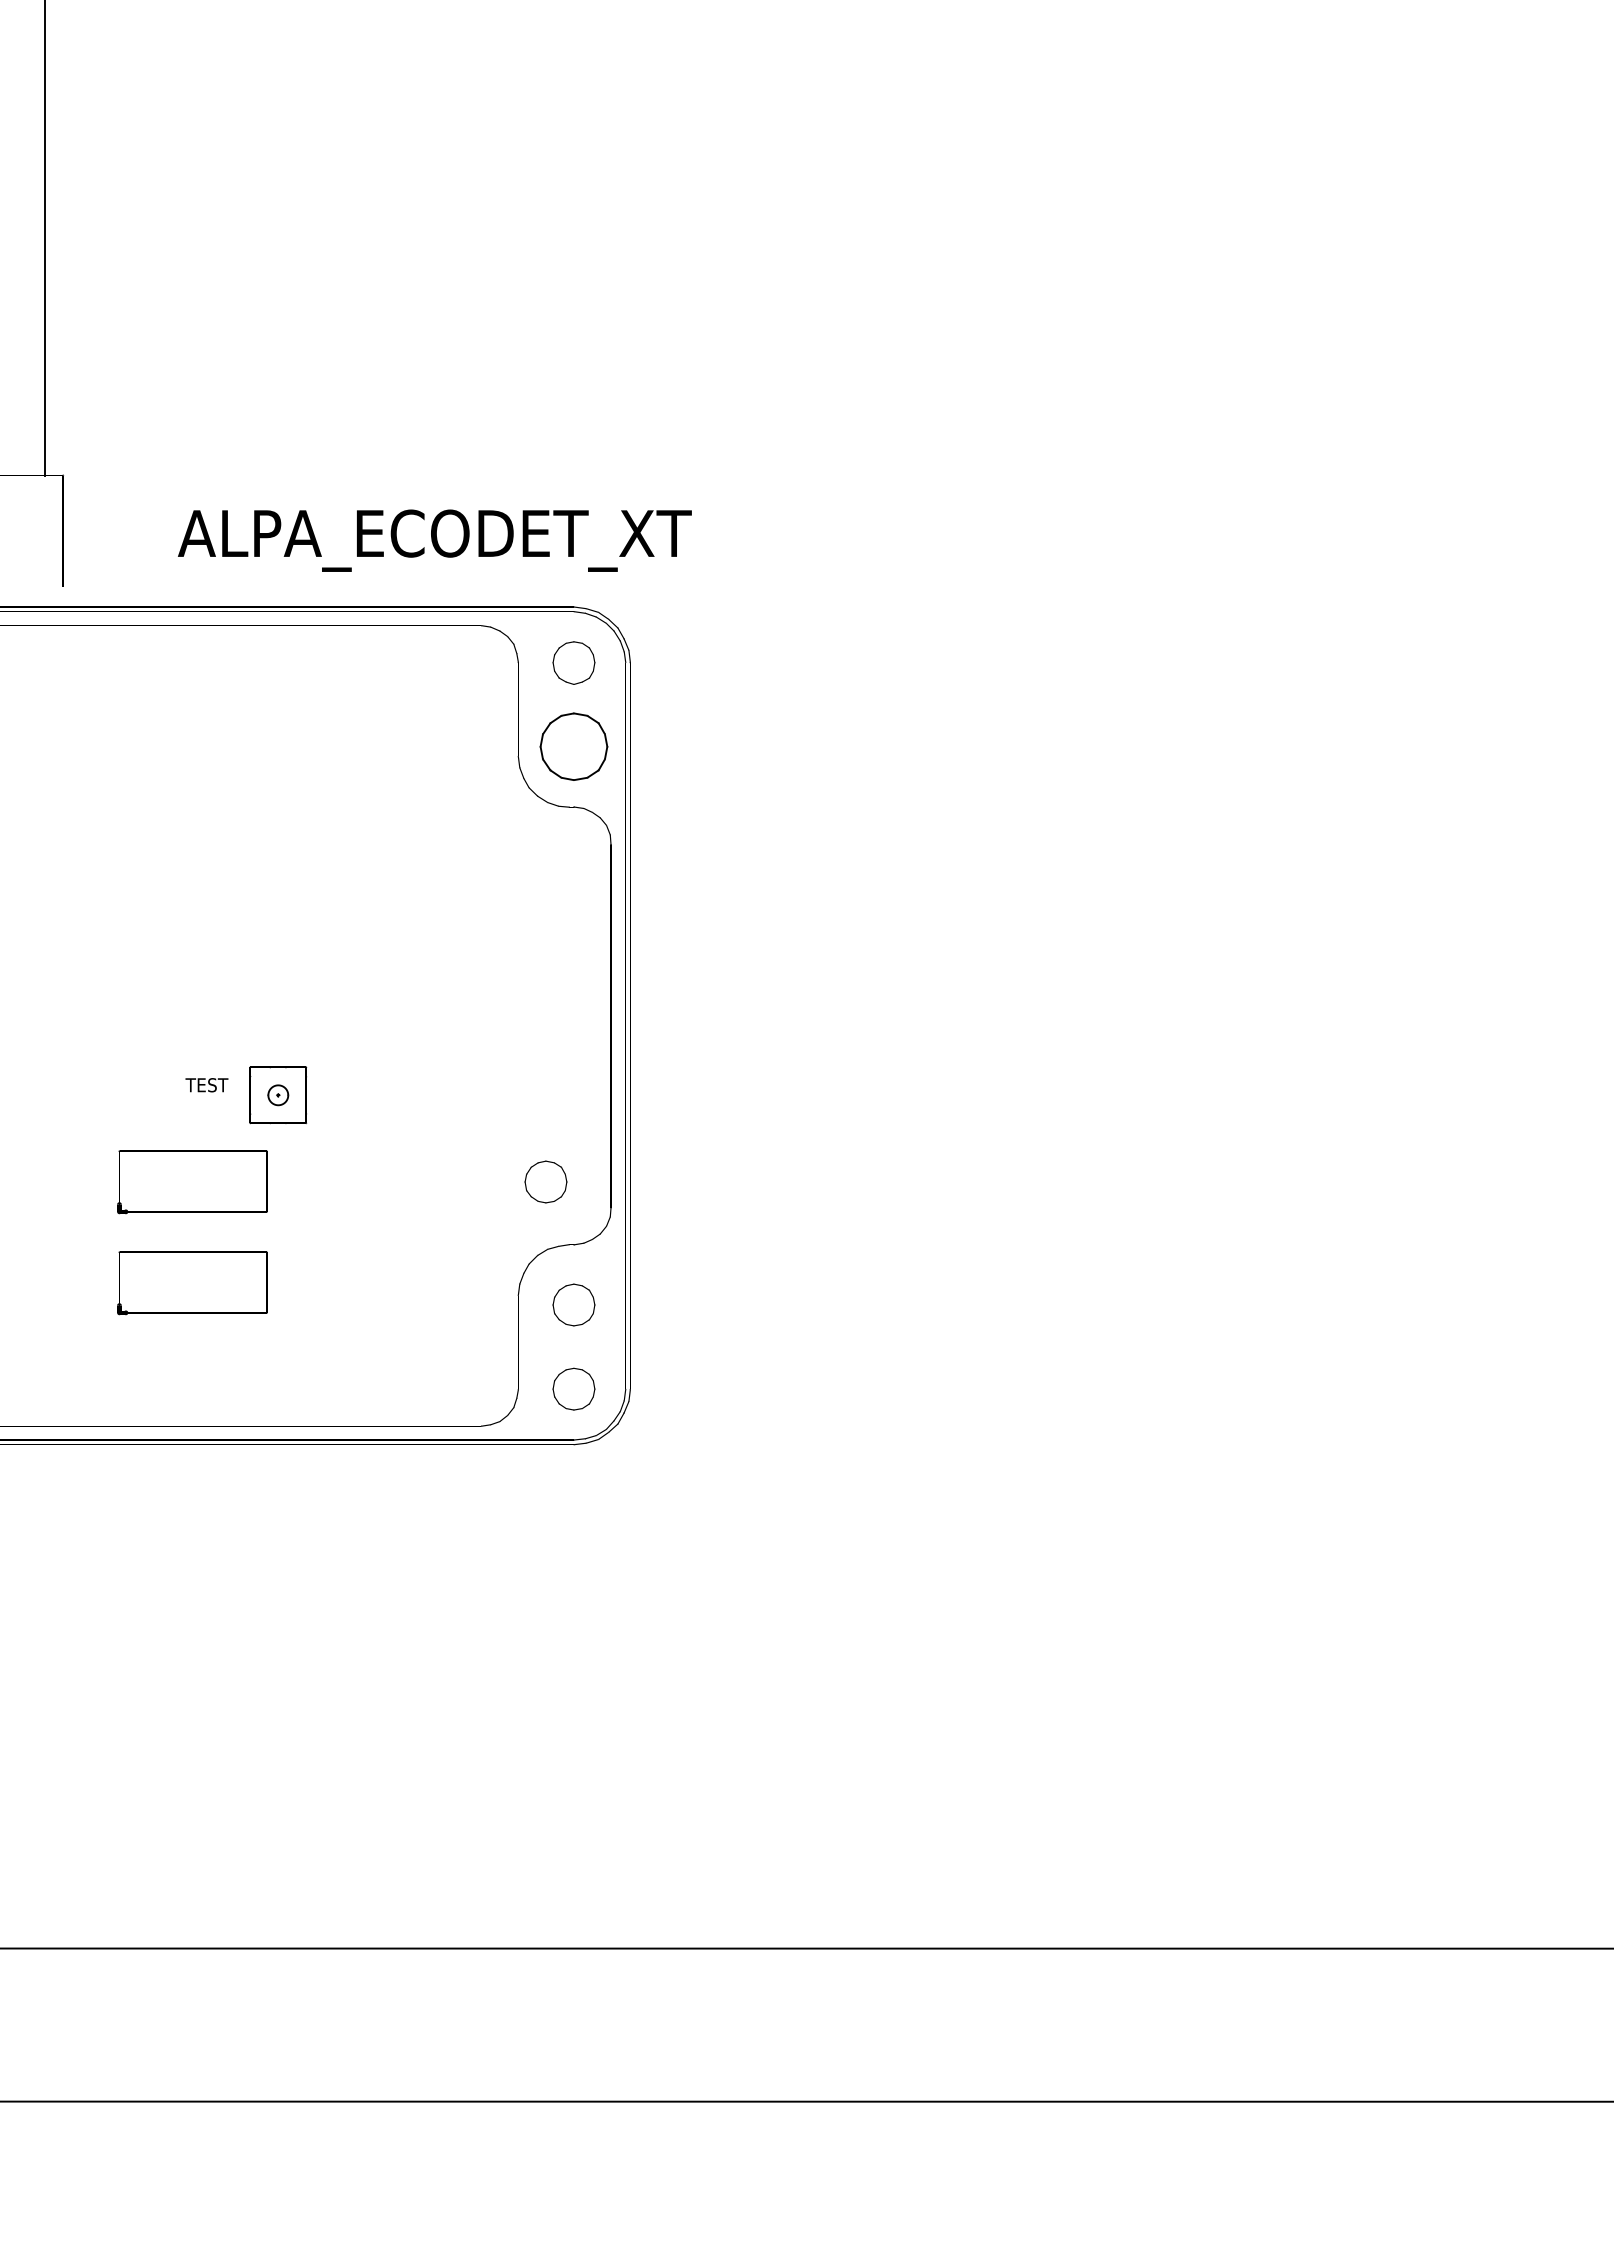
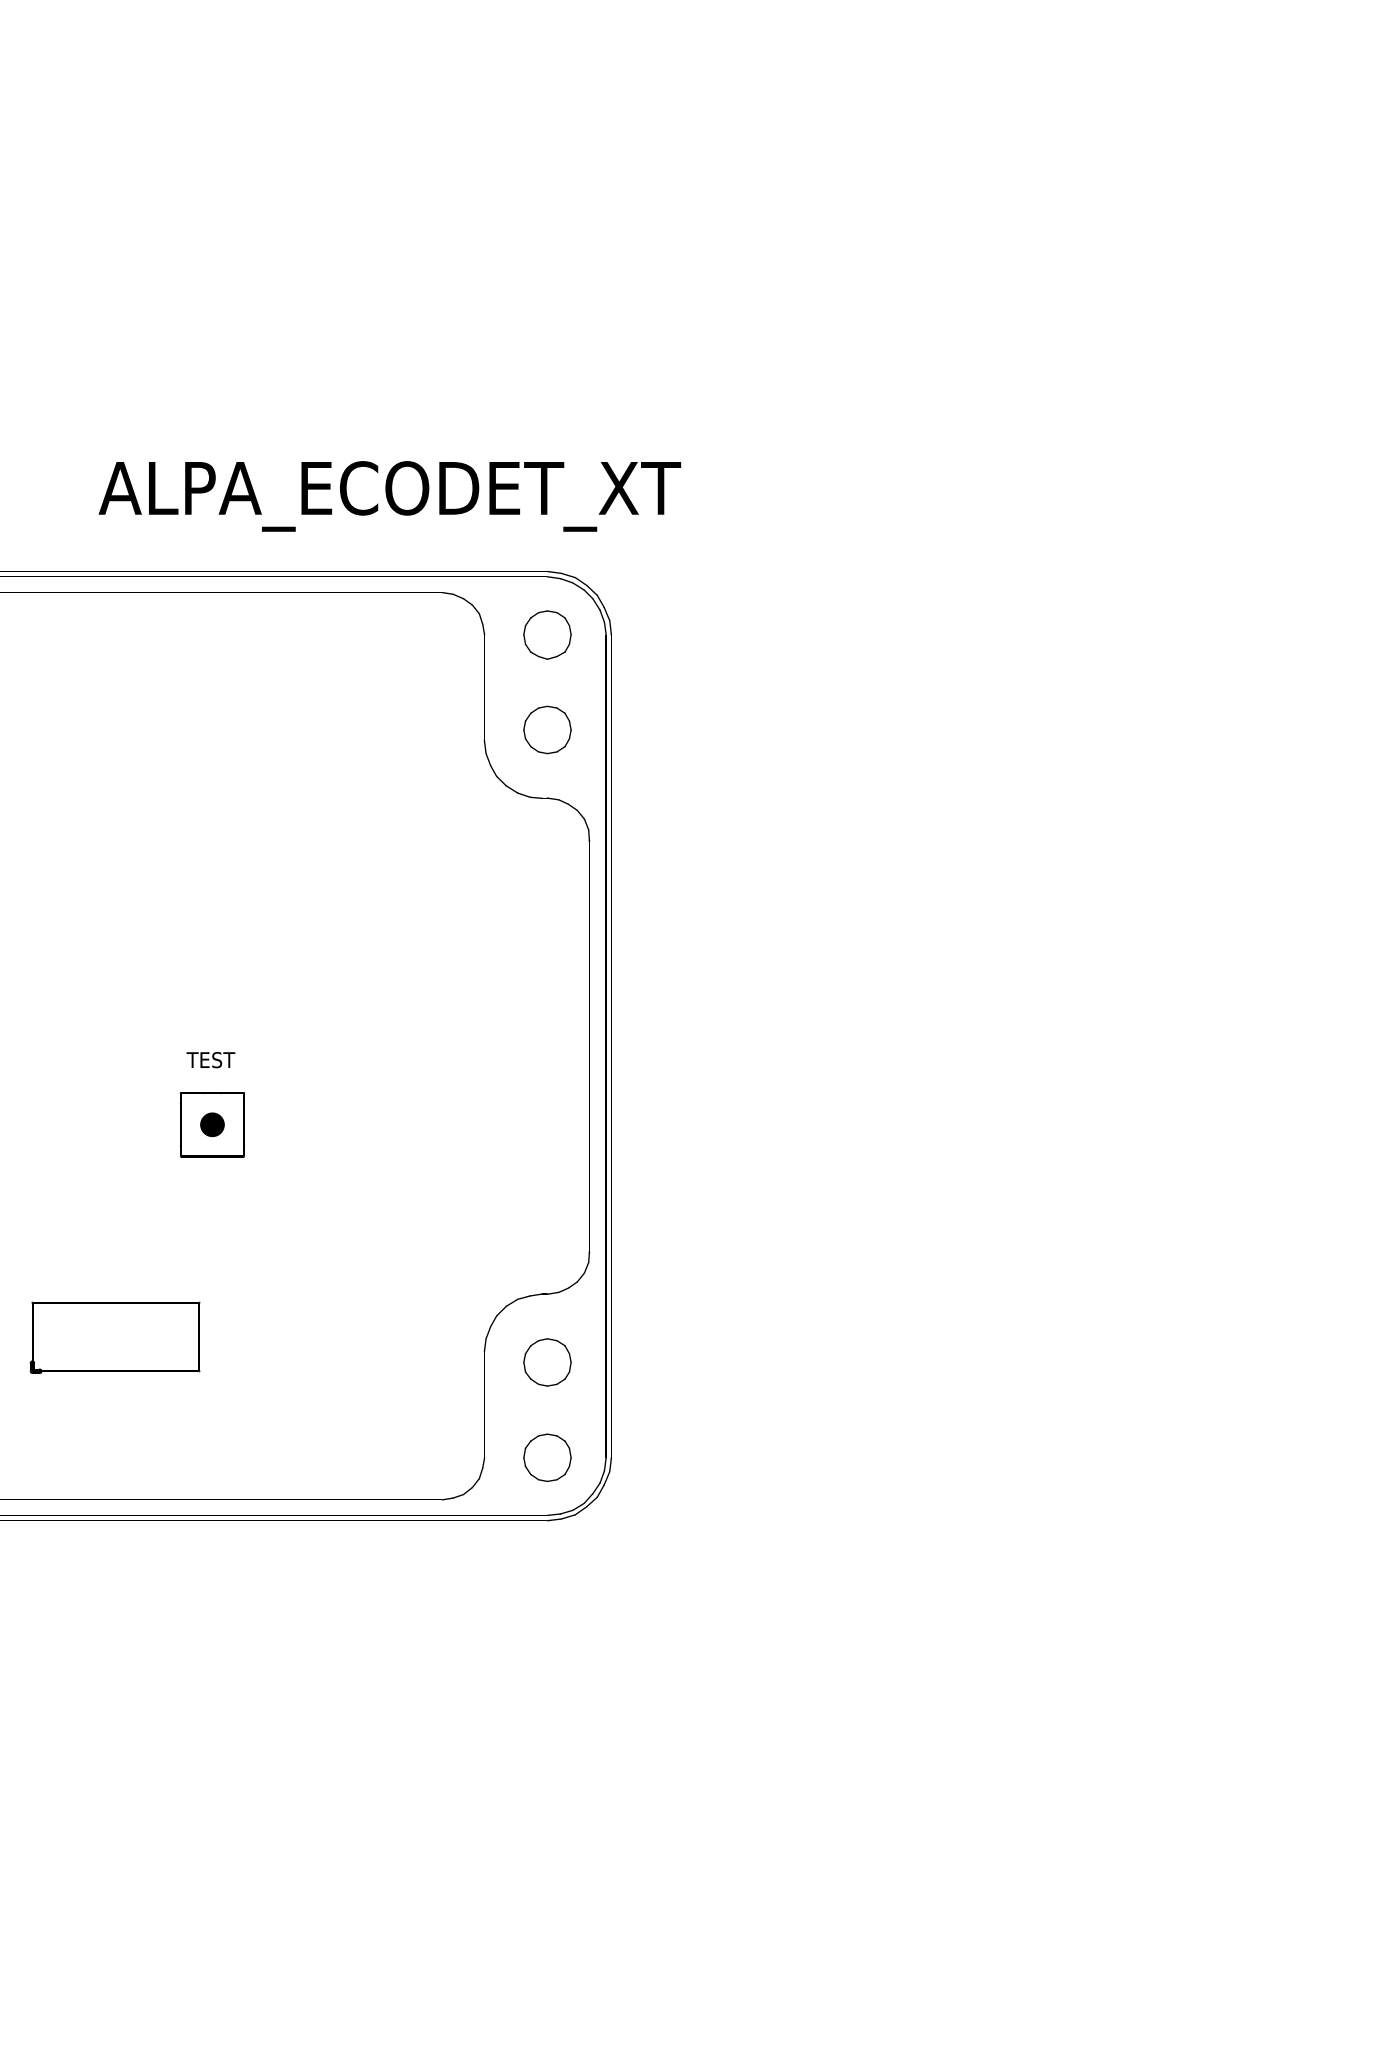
part: (573, 746) -> (546, 729), size x0.62
text: (206, 1085) -> (210, 1060), moved
fill: (278, 1095) -> (212, 1125), added
part: (545, 1181) -> (515, 1222), removed
part: (192, 1182) -> (115, 1223), removed

